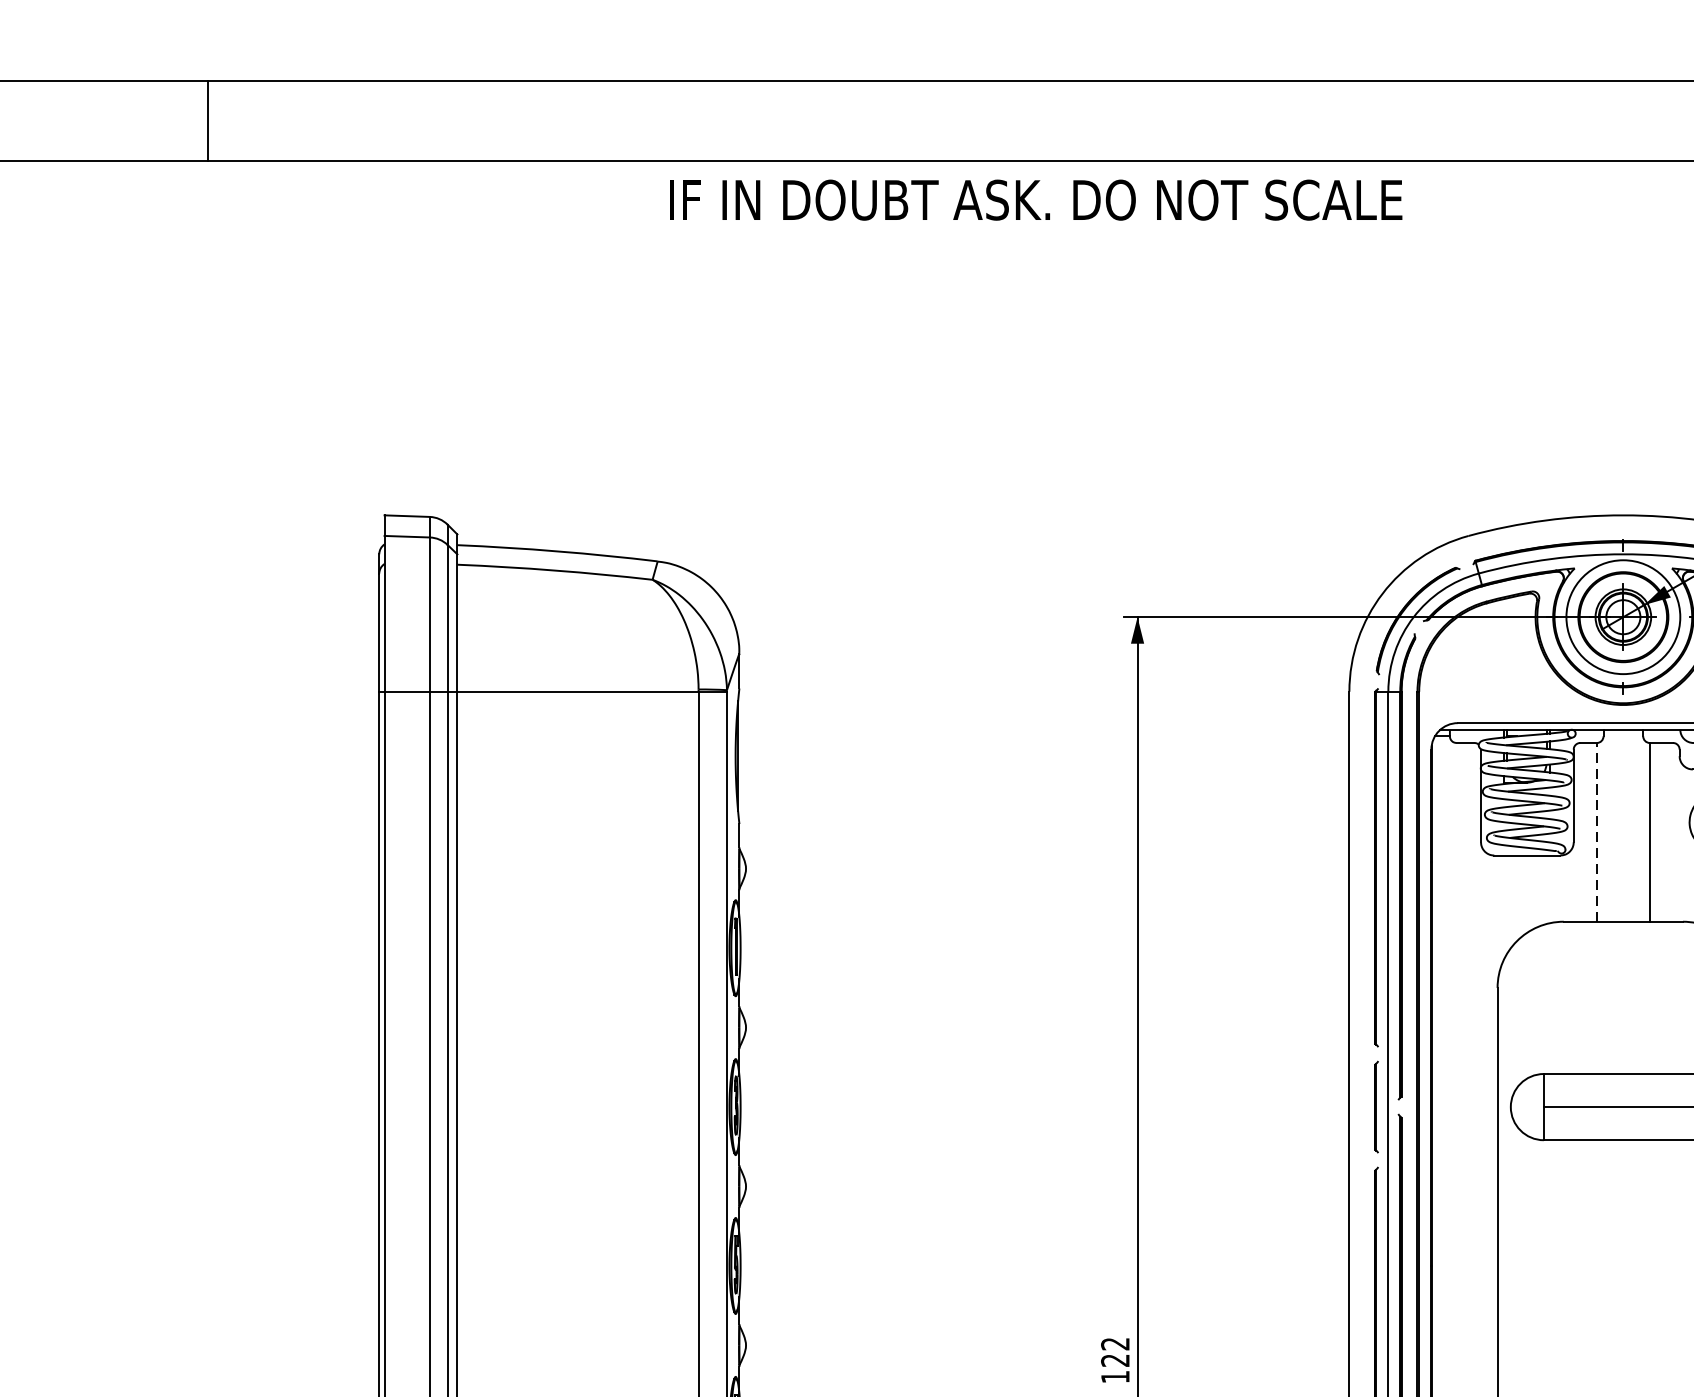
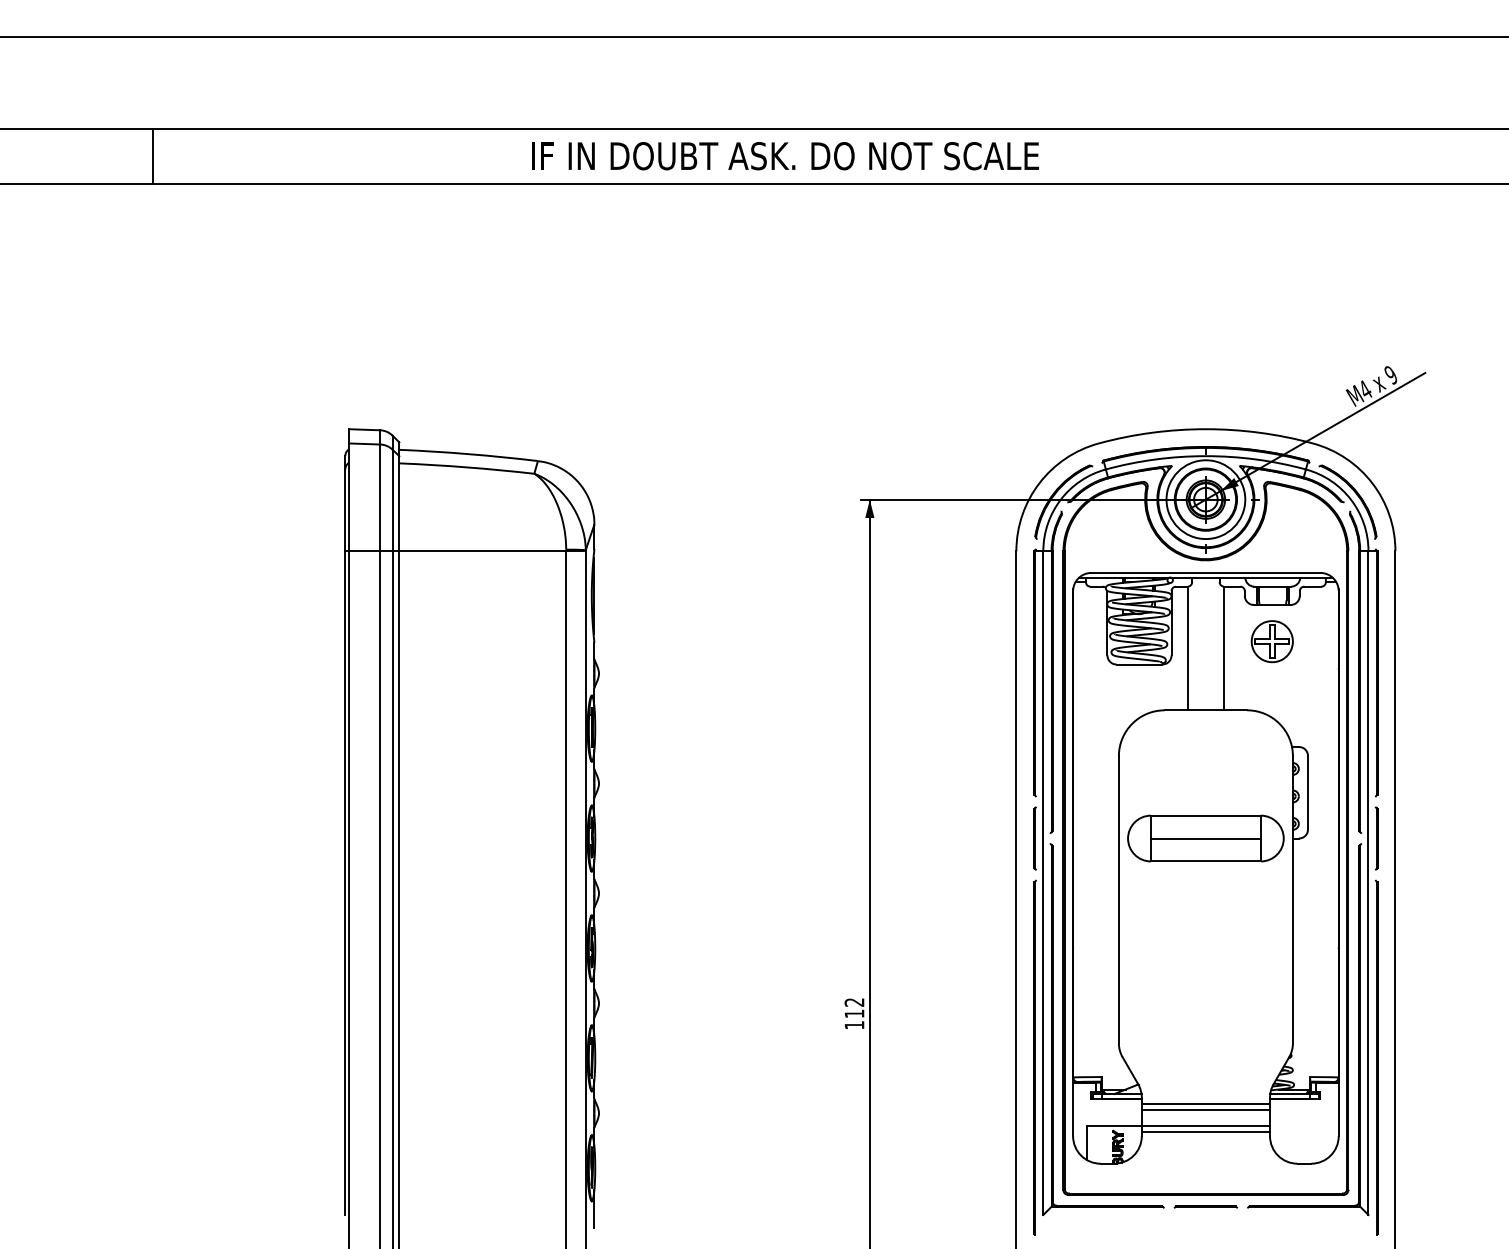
line: (207, 121) -> (152, 156), moved
text: (1035, 200) -> (785, 156), moved
line: (1596, 832) -> (1187, 648), dashed -> solid
text: (1115, 1360) -> (854, 1013), 122 -> 112

